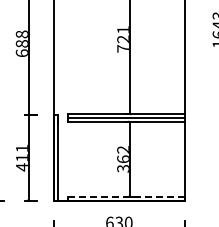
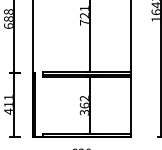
line: (125, 196) -> (86, 133), dashed -> solid

